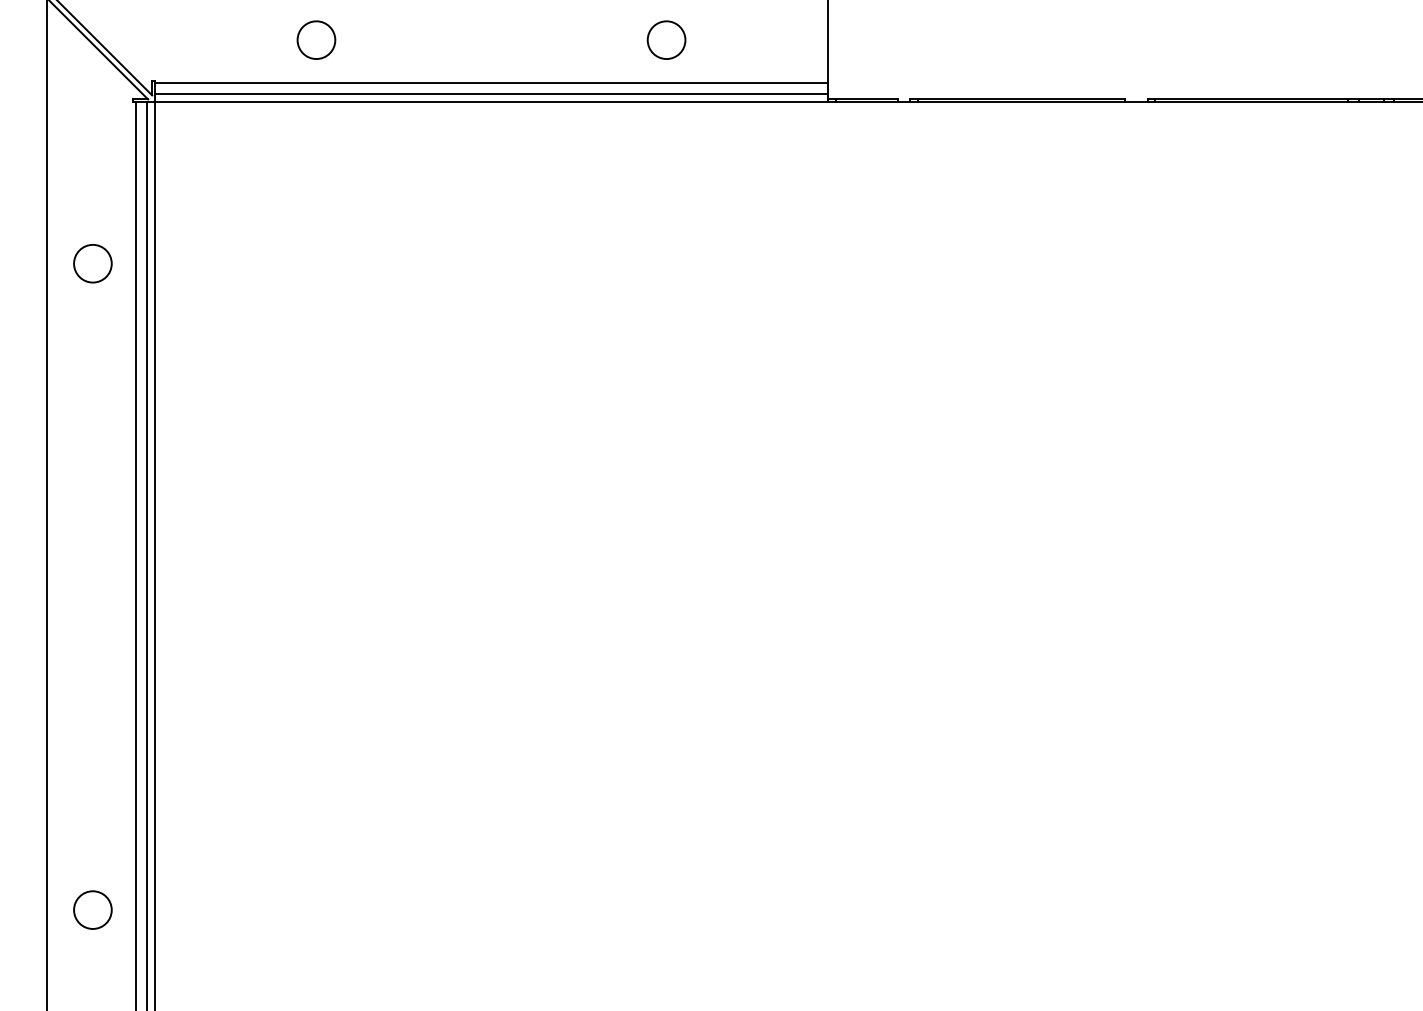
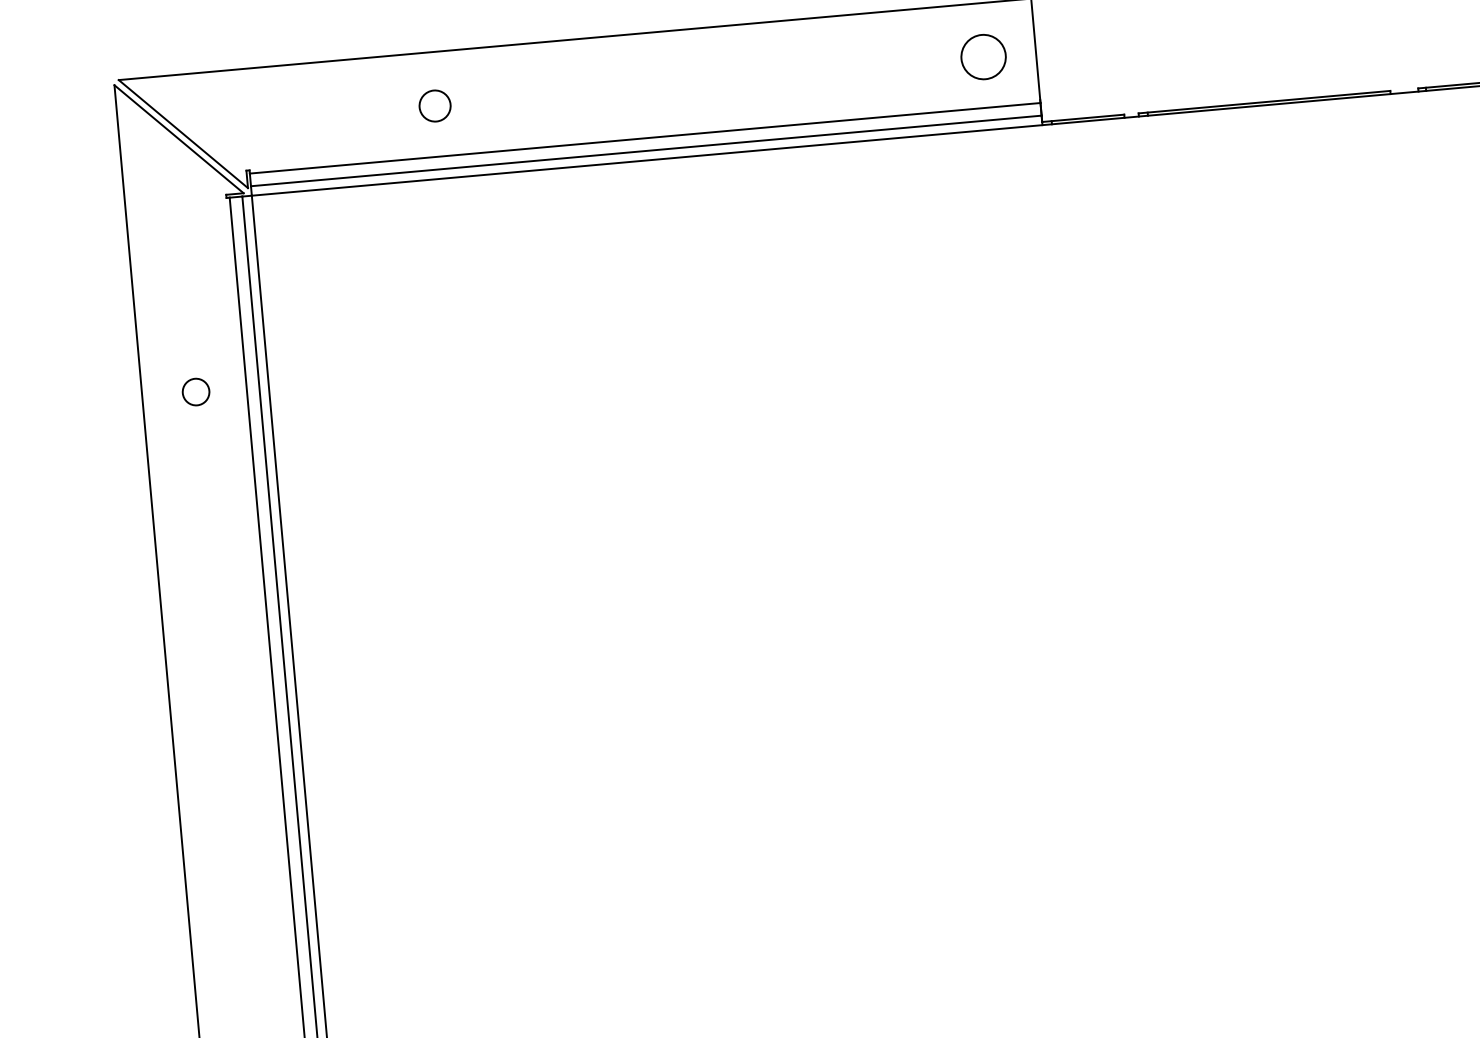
circle: (666, 39) -> (983, 56), moved
circle: (316, 40) -> (435, 106), size x0.7
circle: (92, 263) -> (195, 391), size x0.6

